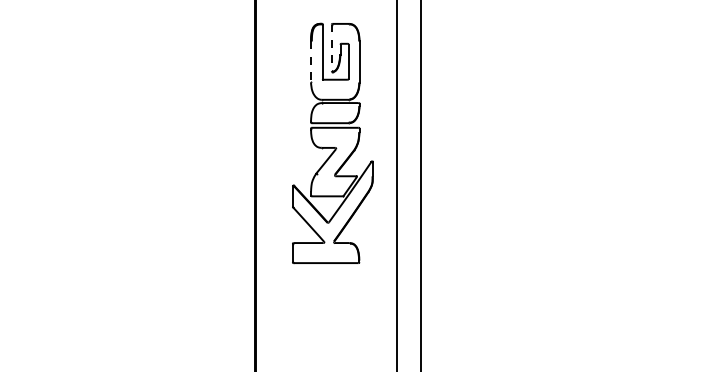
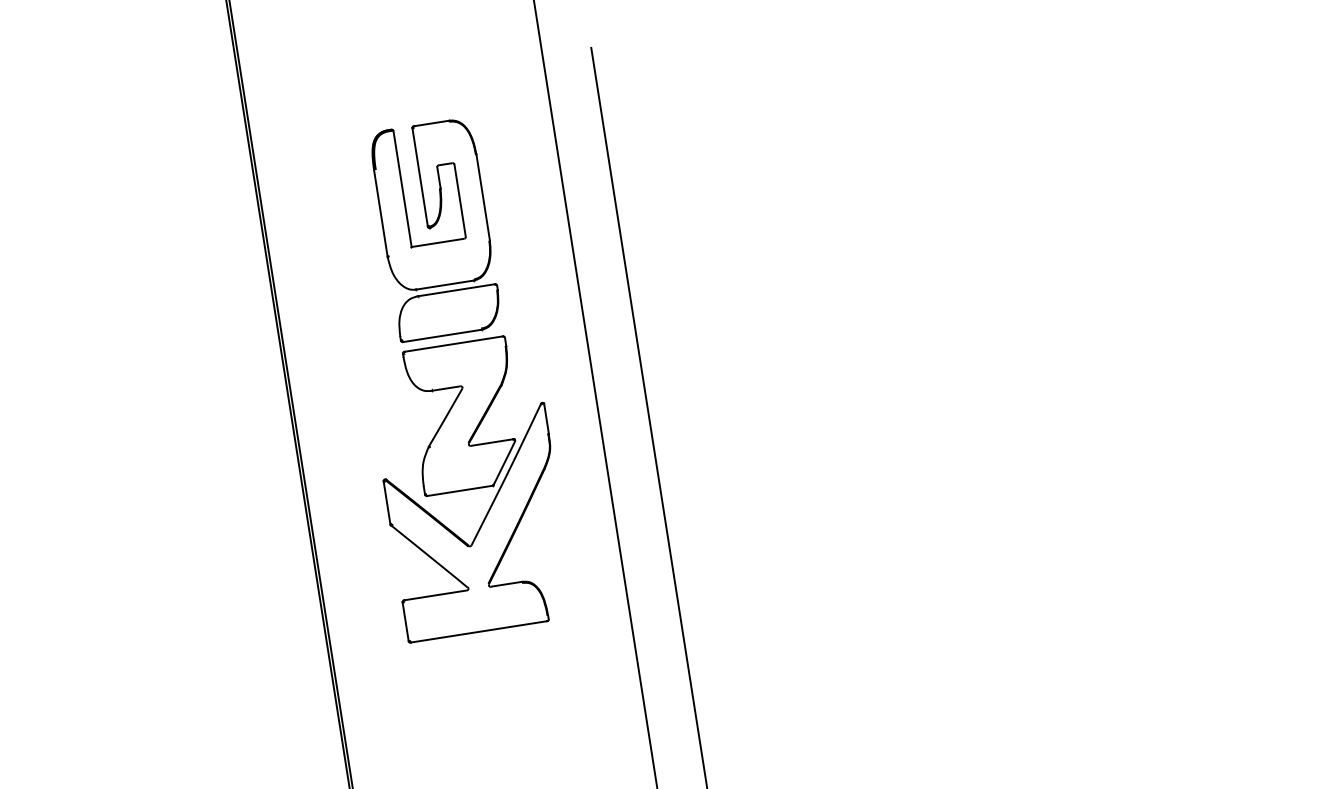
line: (331, 48) -> (419, 178), dashed -> solid
line: (310, 62) -> (380, 214), dashed -> solid

